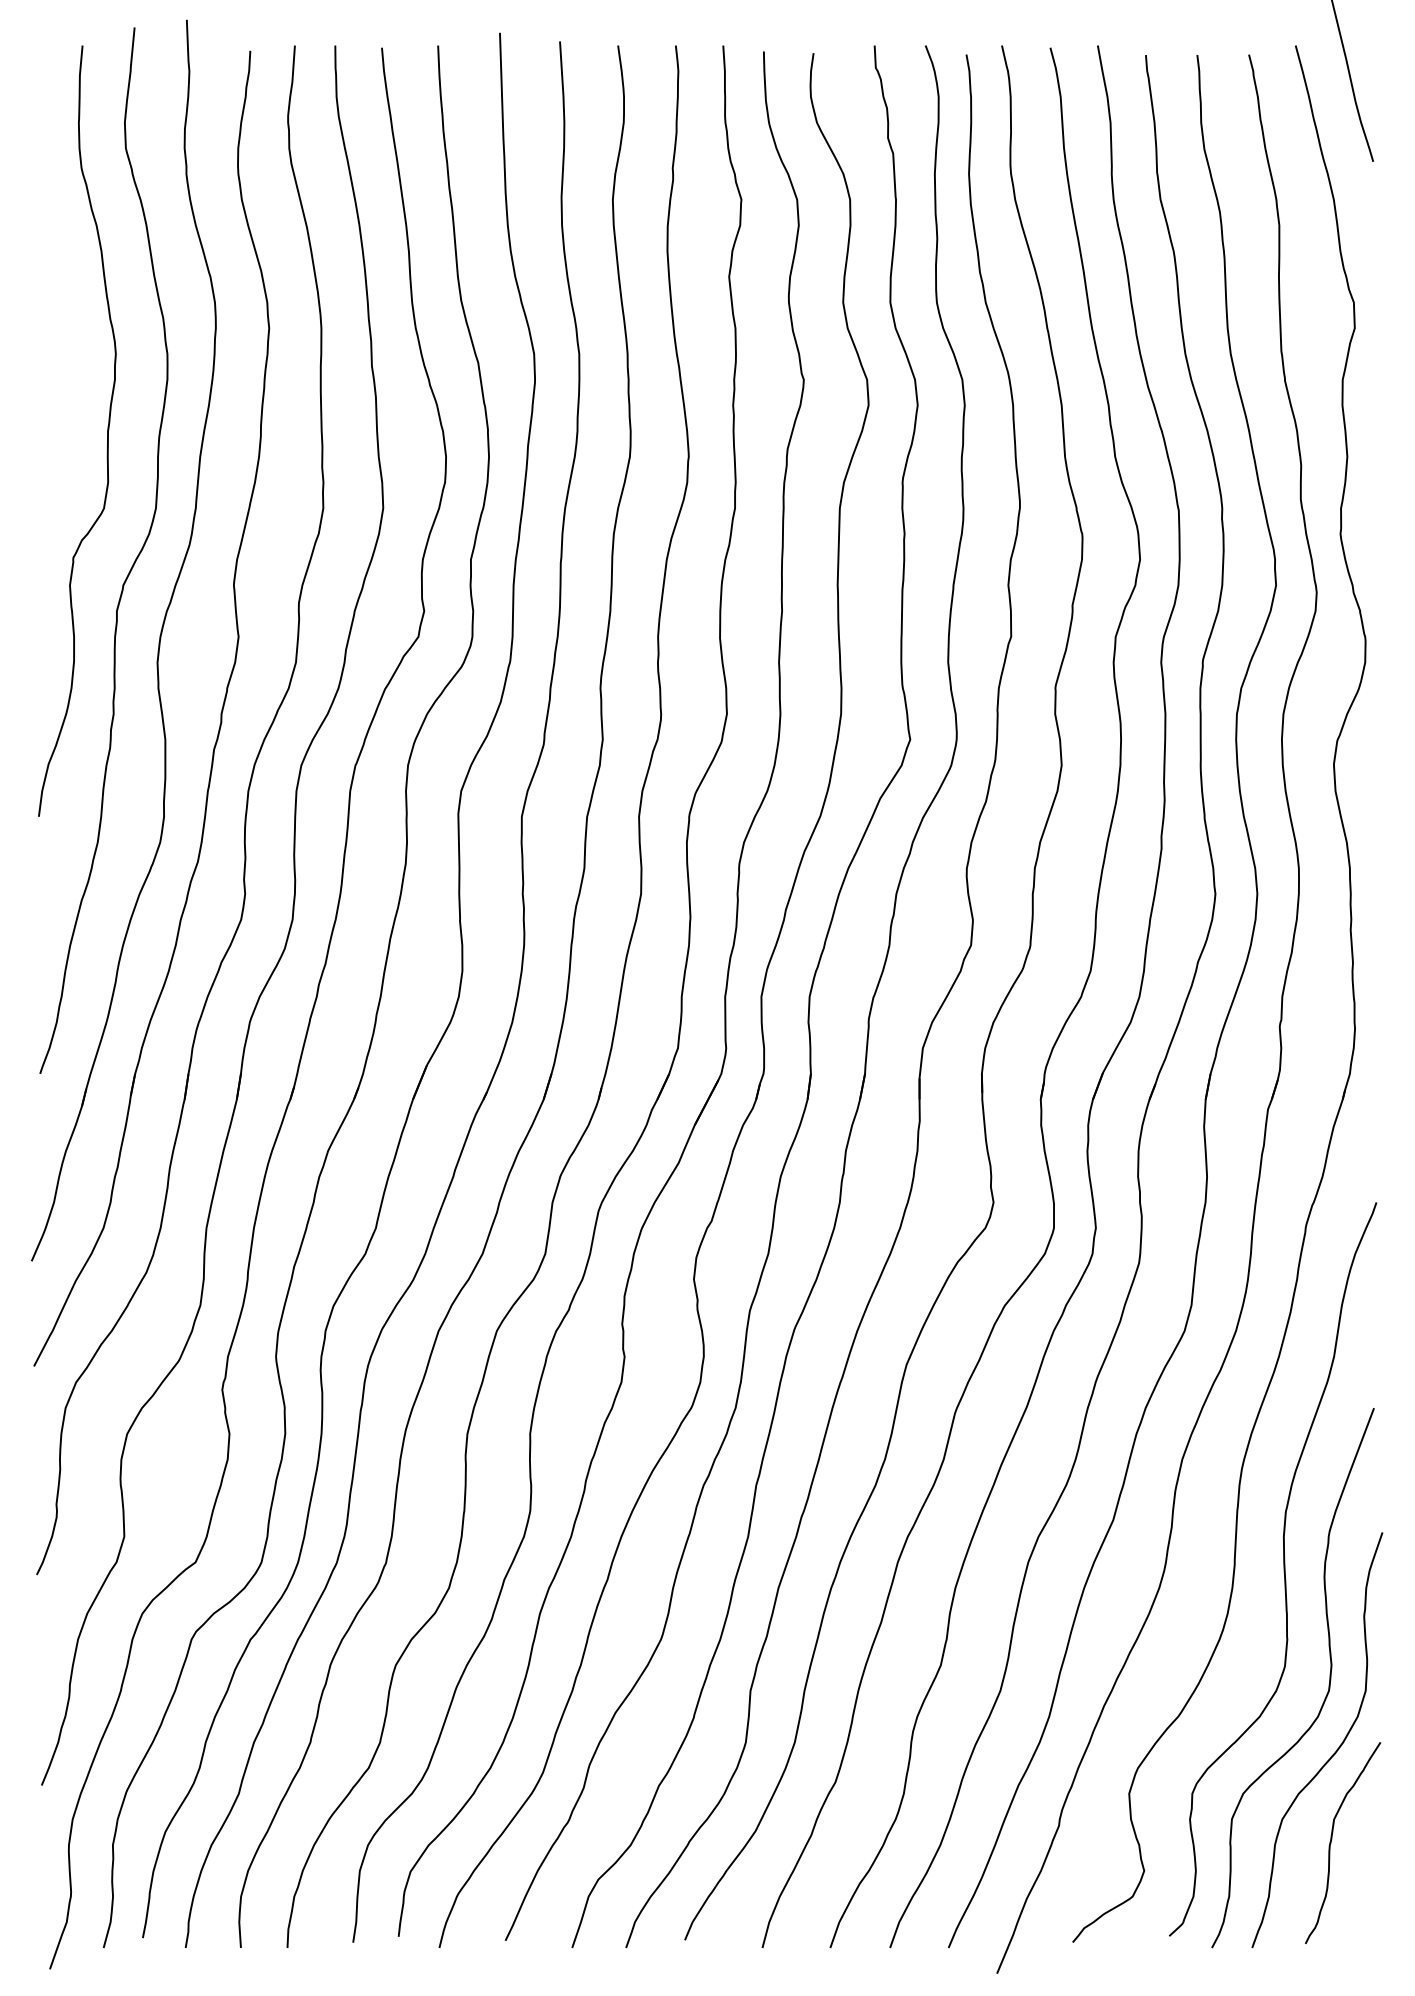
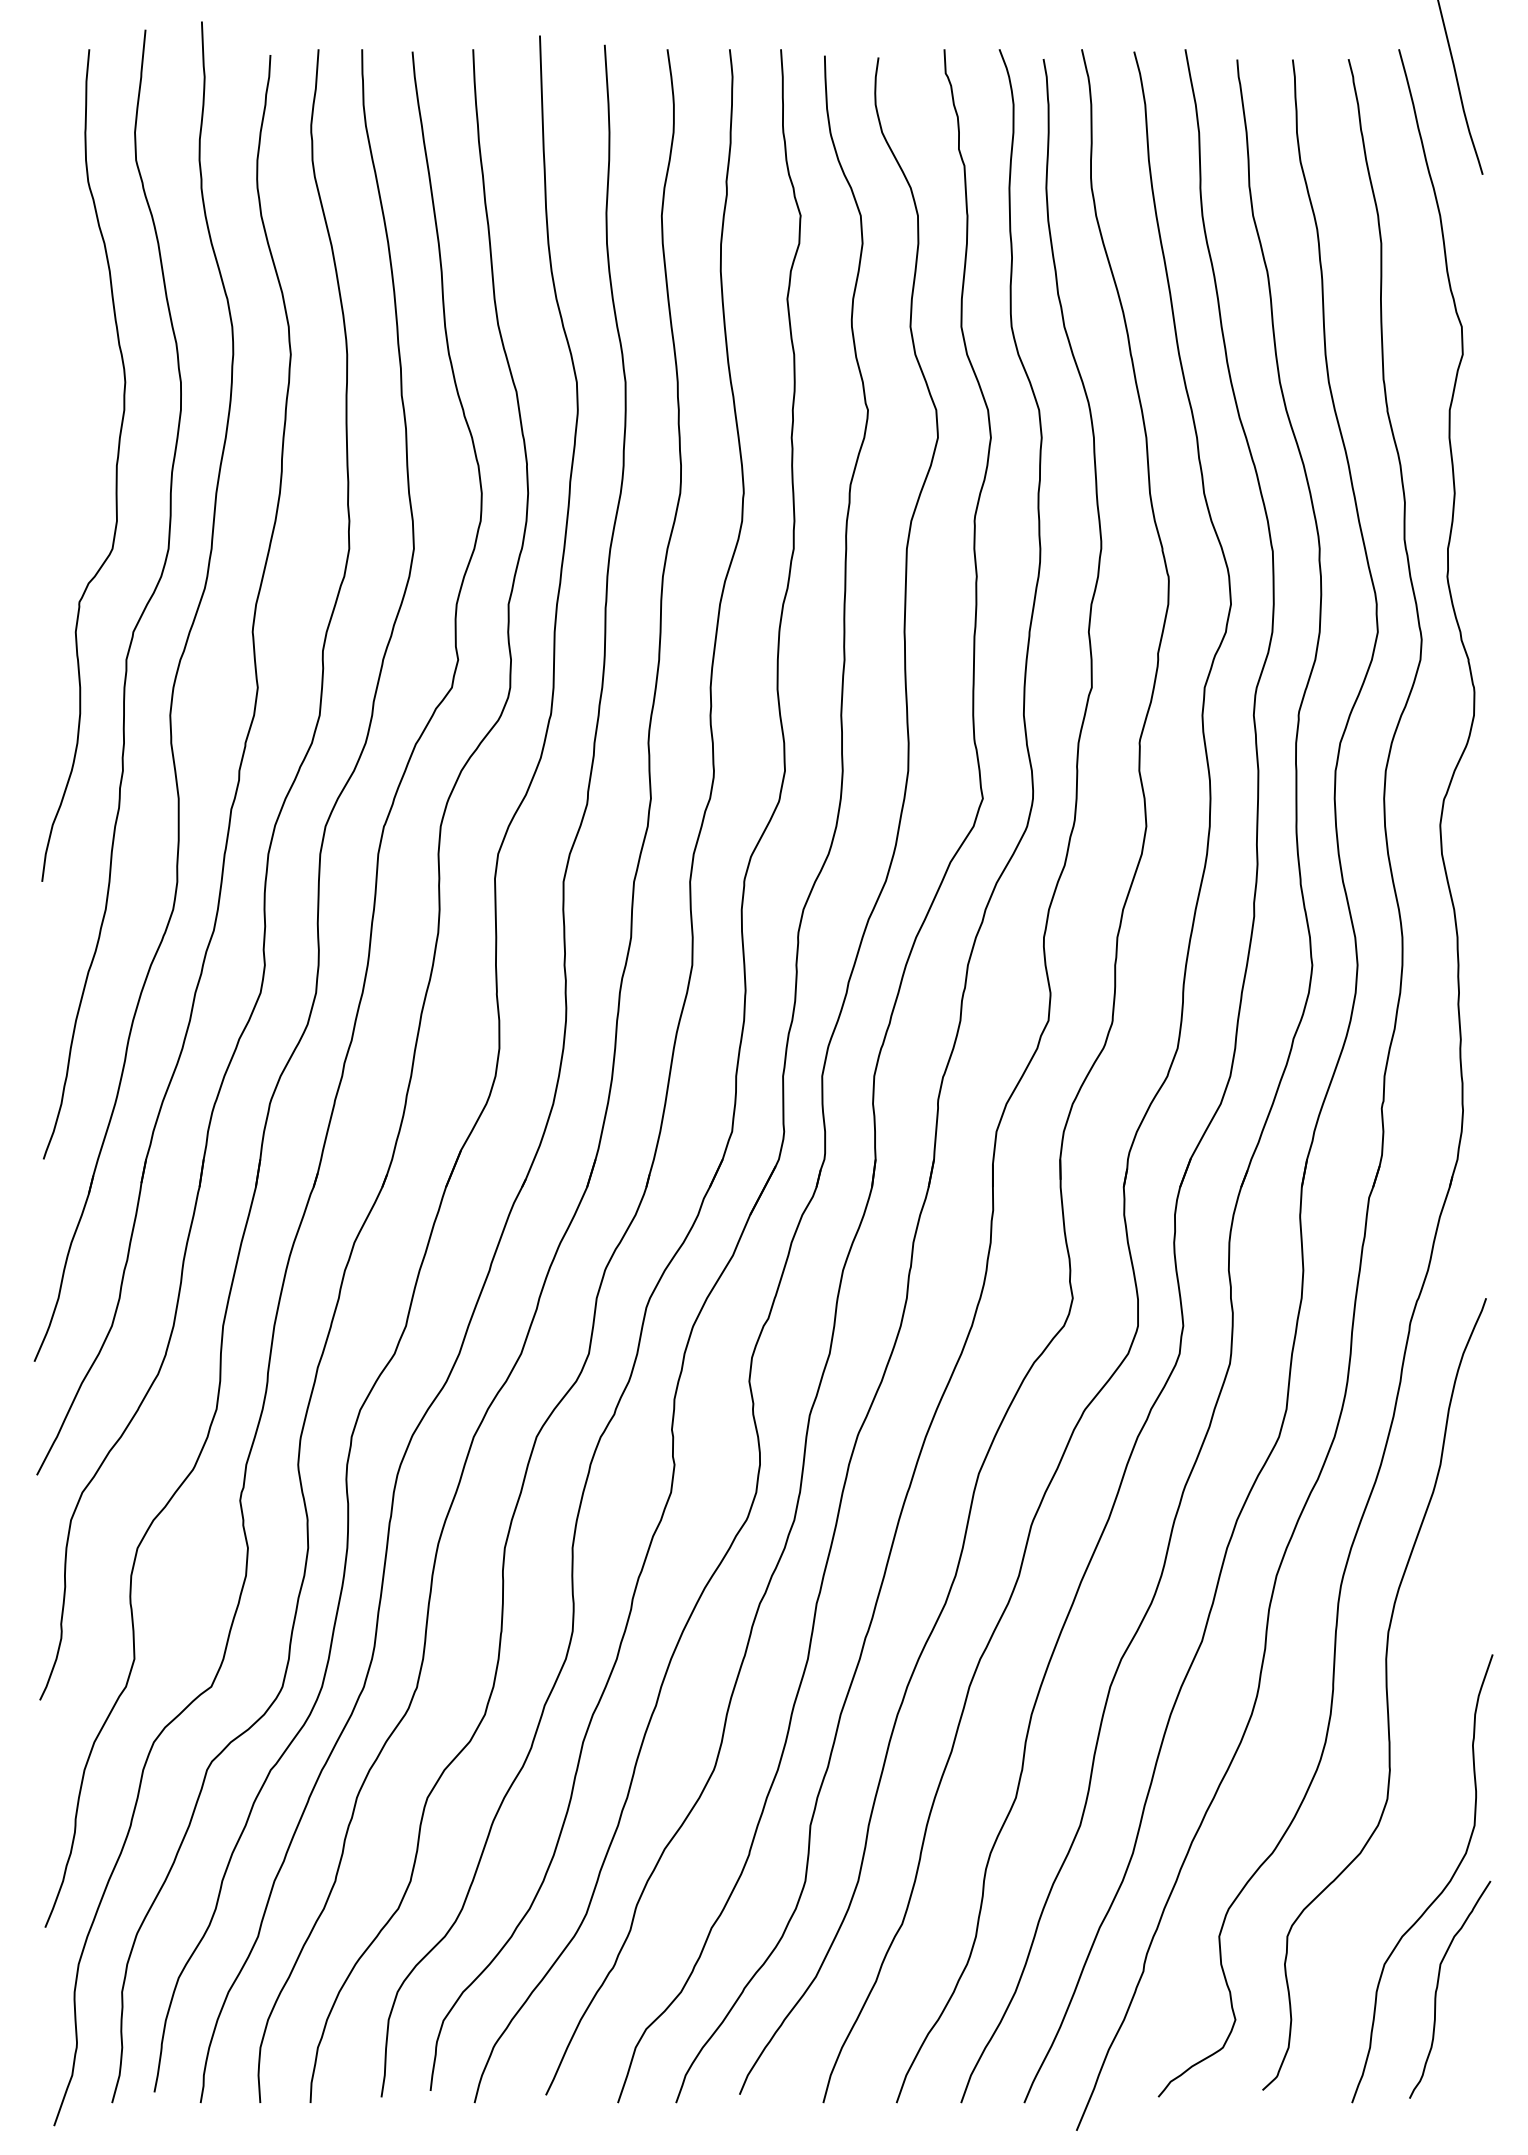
curve: (1328, 1684) -> (1434, 1818), removed

